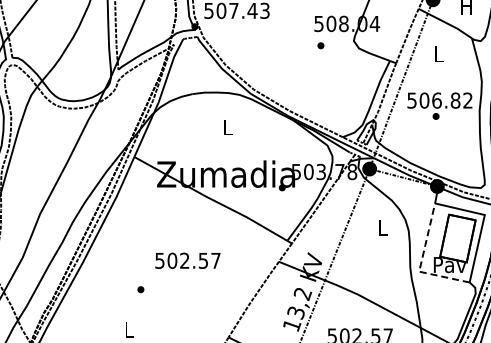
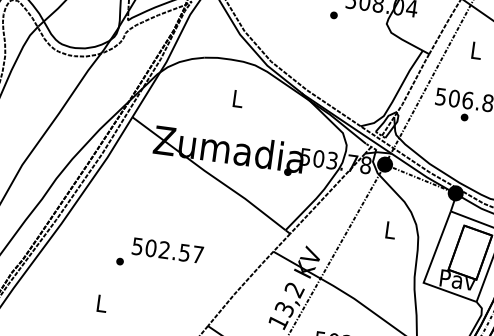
part: (320, 45) -> (333, 15), moved
text: (187, 260) -> (167, 250), moved
line: (421, 263) -> (427, 274), dashed -> solid

